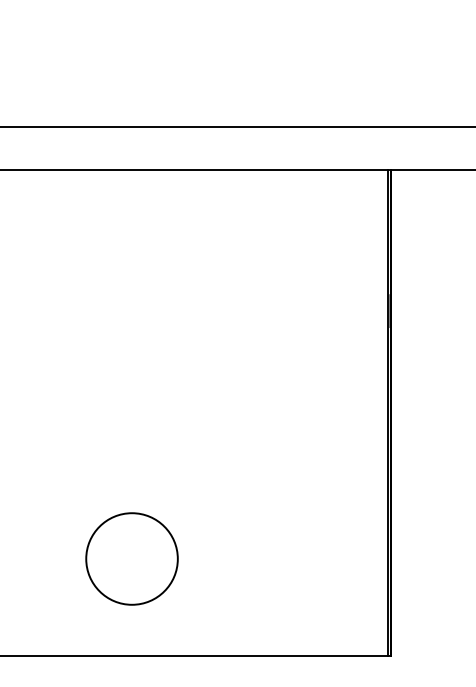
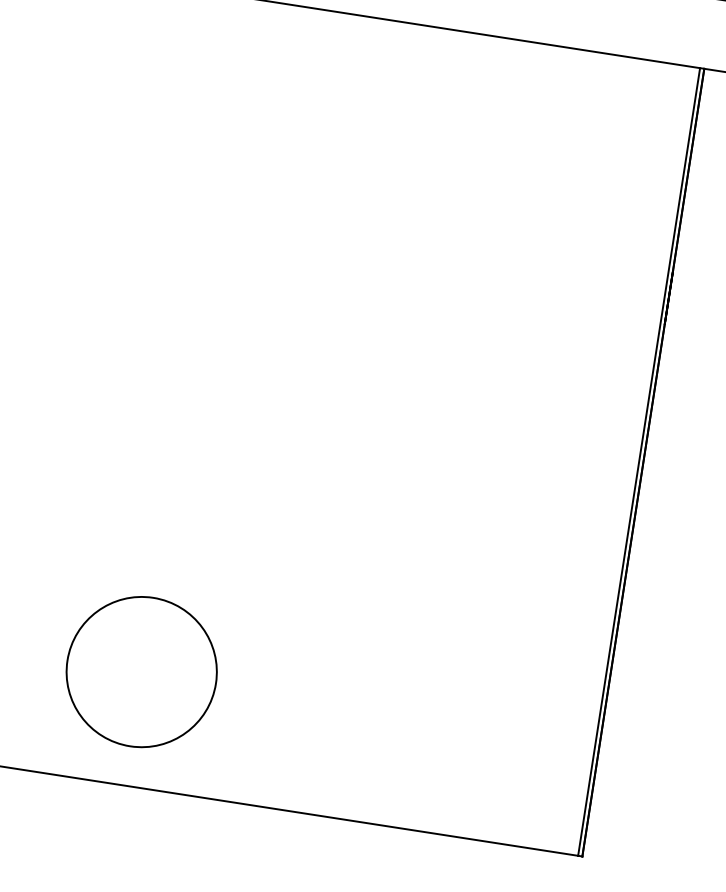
circle: (131, 558) -> (140, 671), moved

